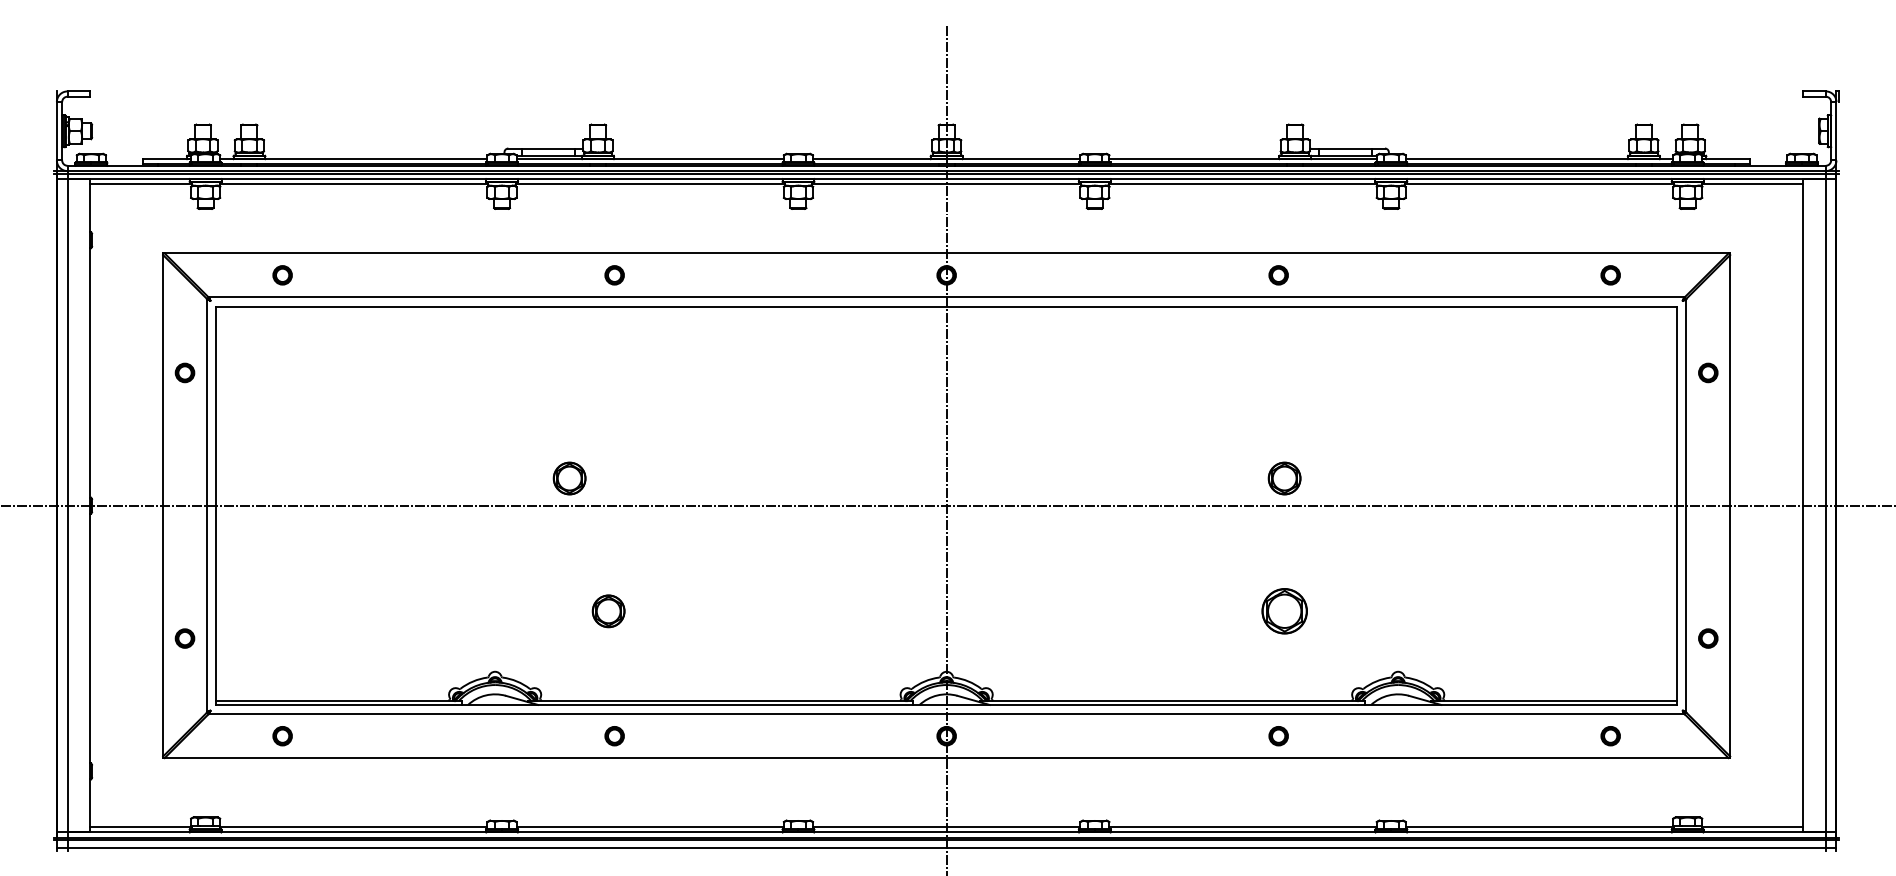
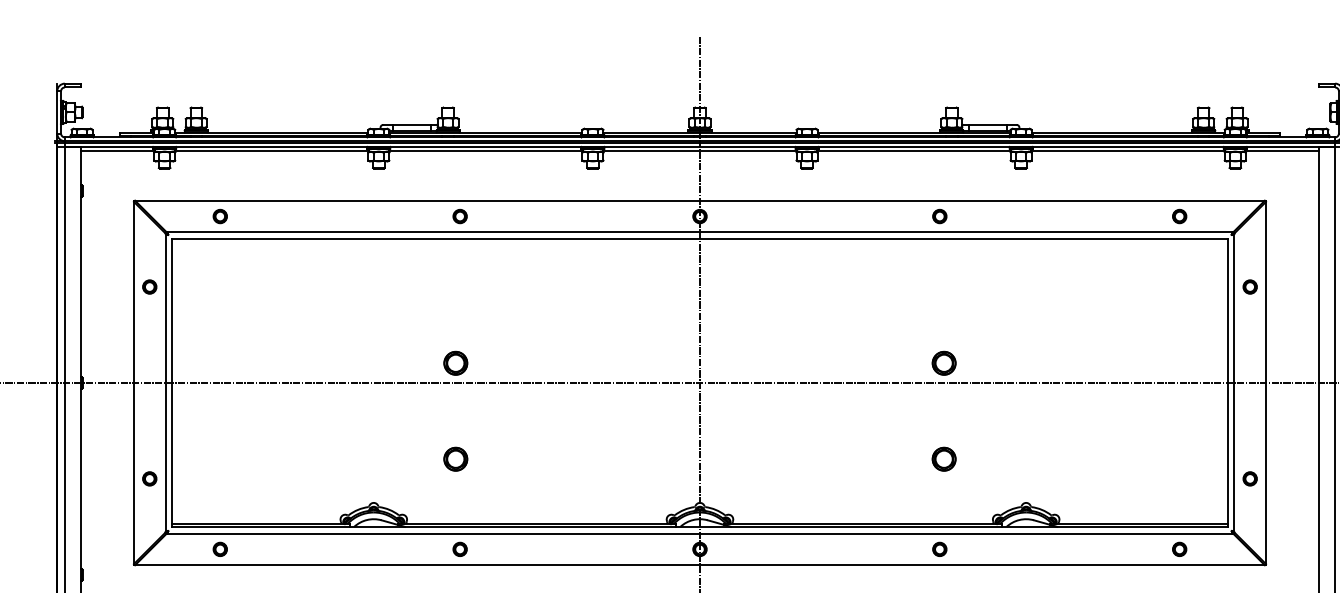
part: (569, 478) -> (455, 363), moved
part: (1284, 611) -> (944, 459), size x0.71

